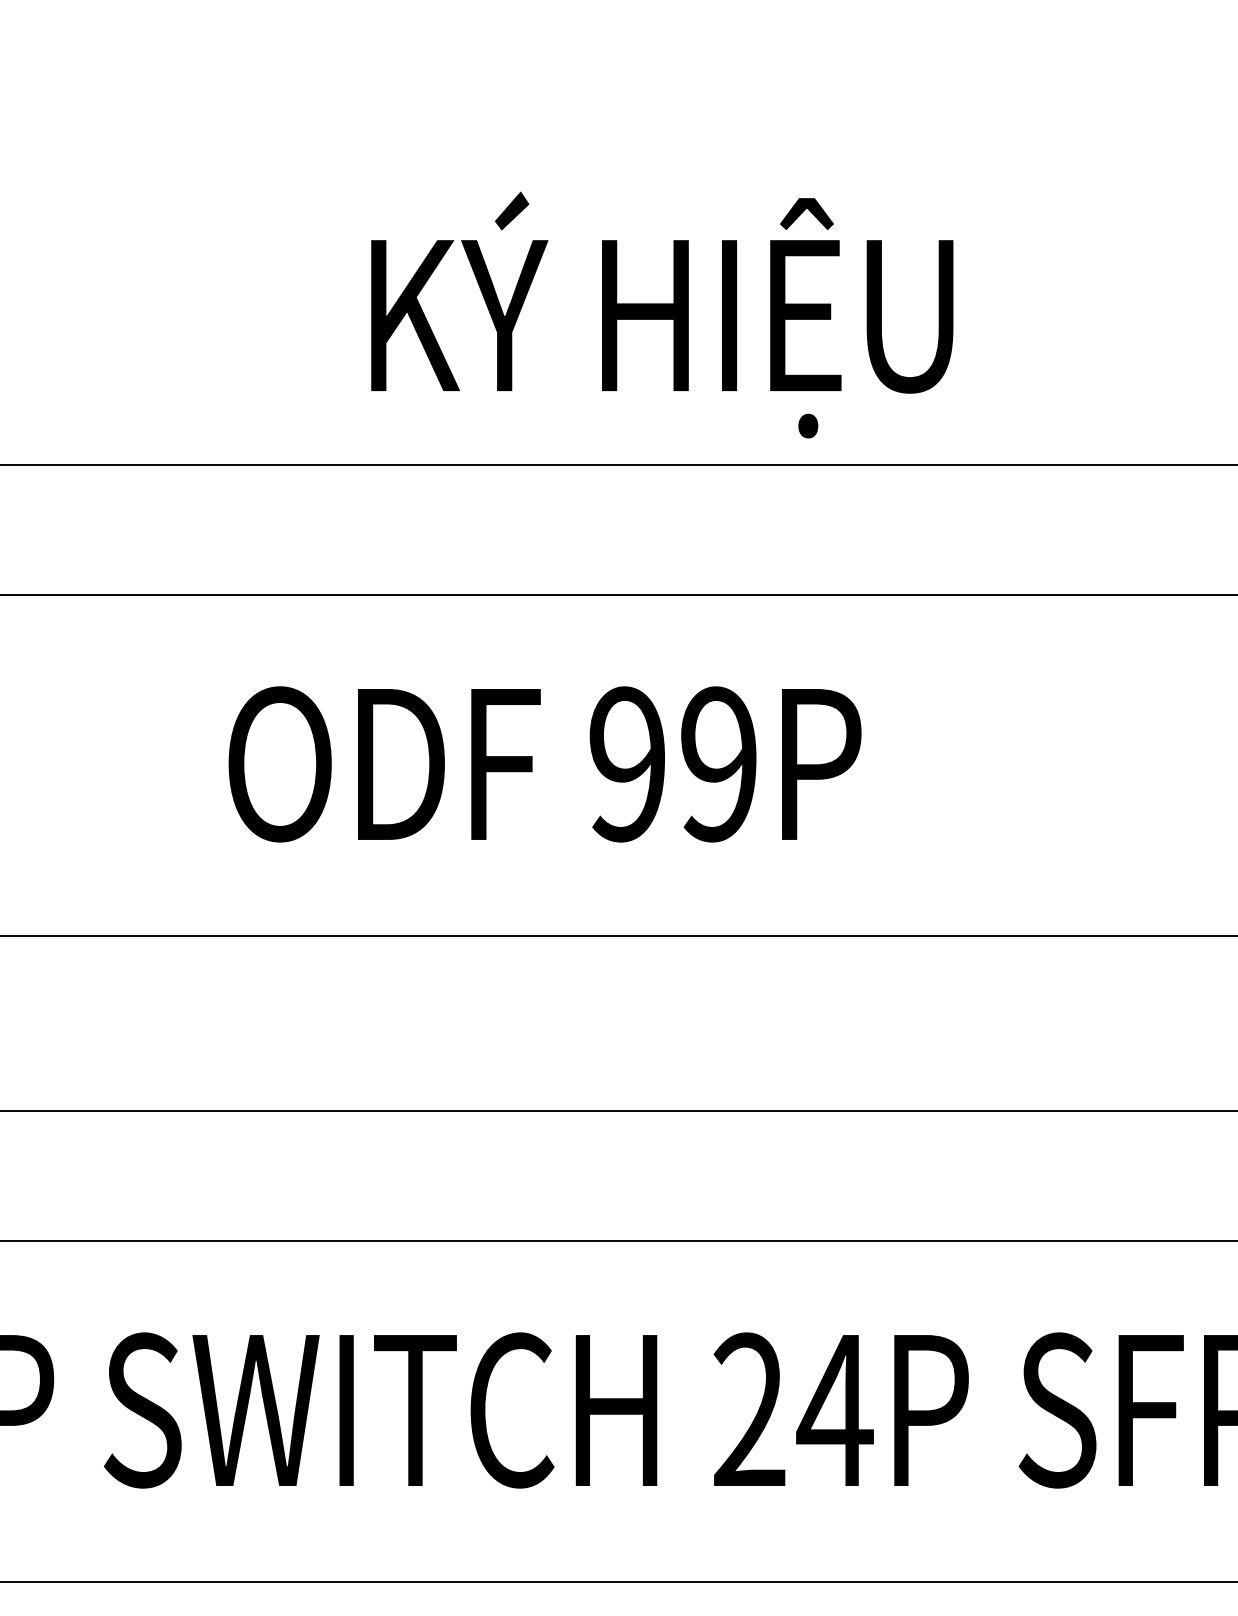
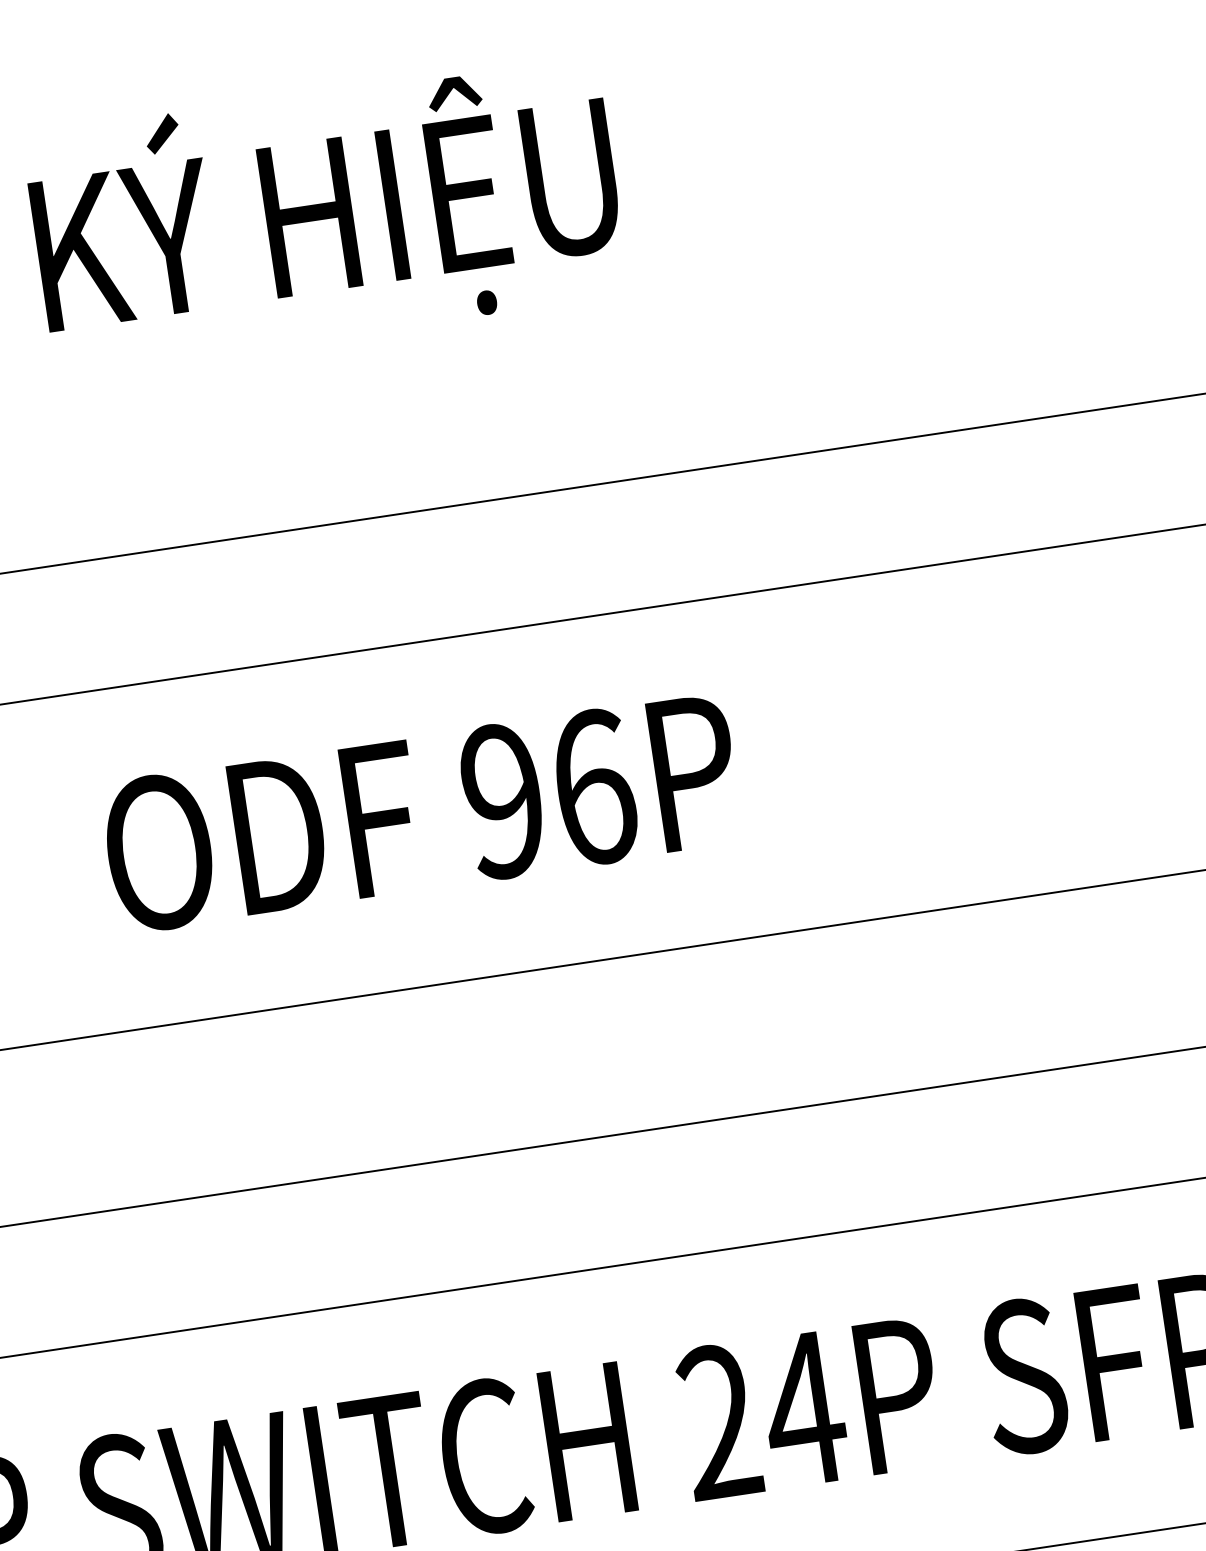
text: (662, 314) -> (326, 213), moved
text: (719, 764) -> (594, 787), 99P -> 96P

